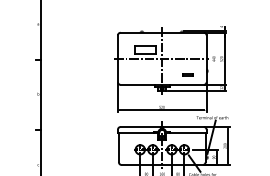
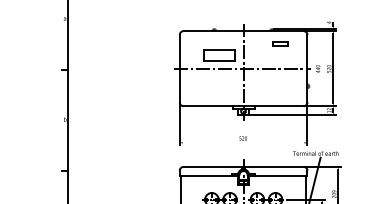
part: (187, 74) -> (279, 43), moved
line: (162, 110) -> (243, 143), removed

